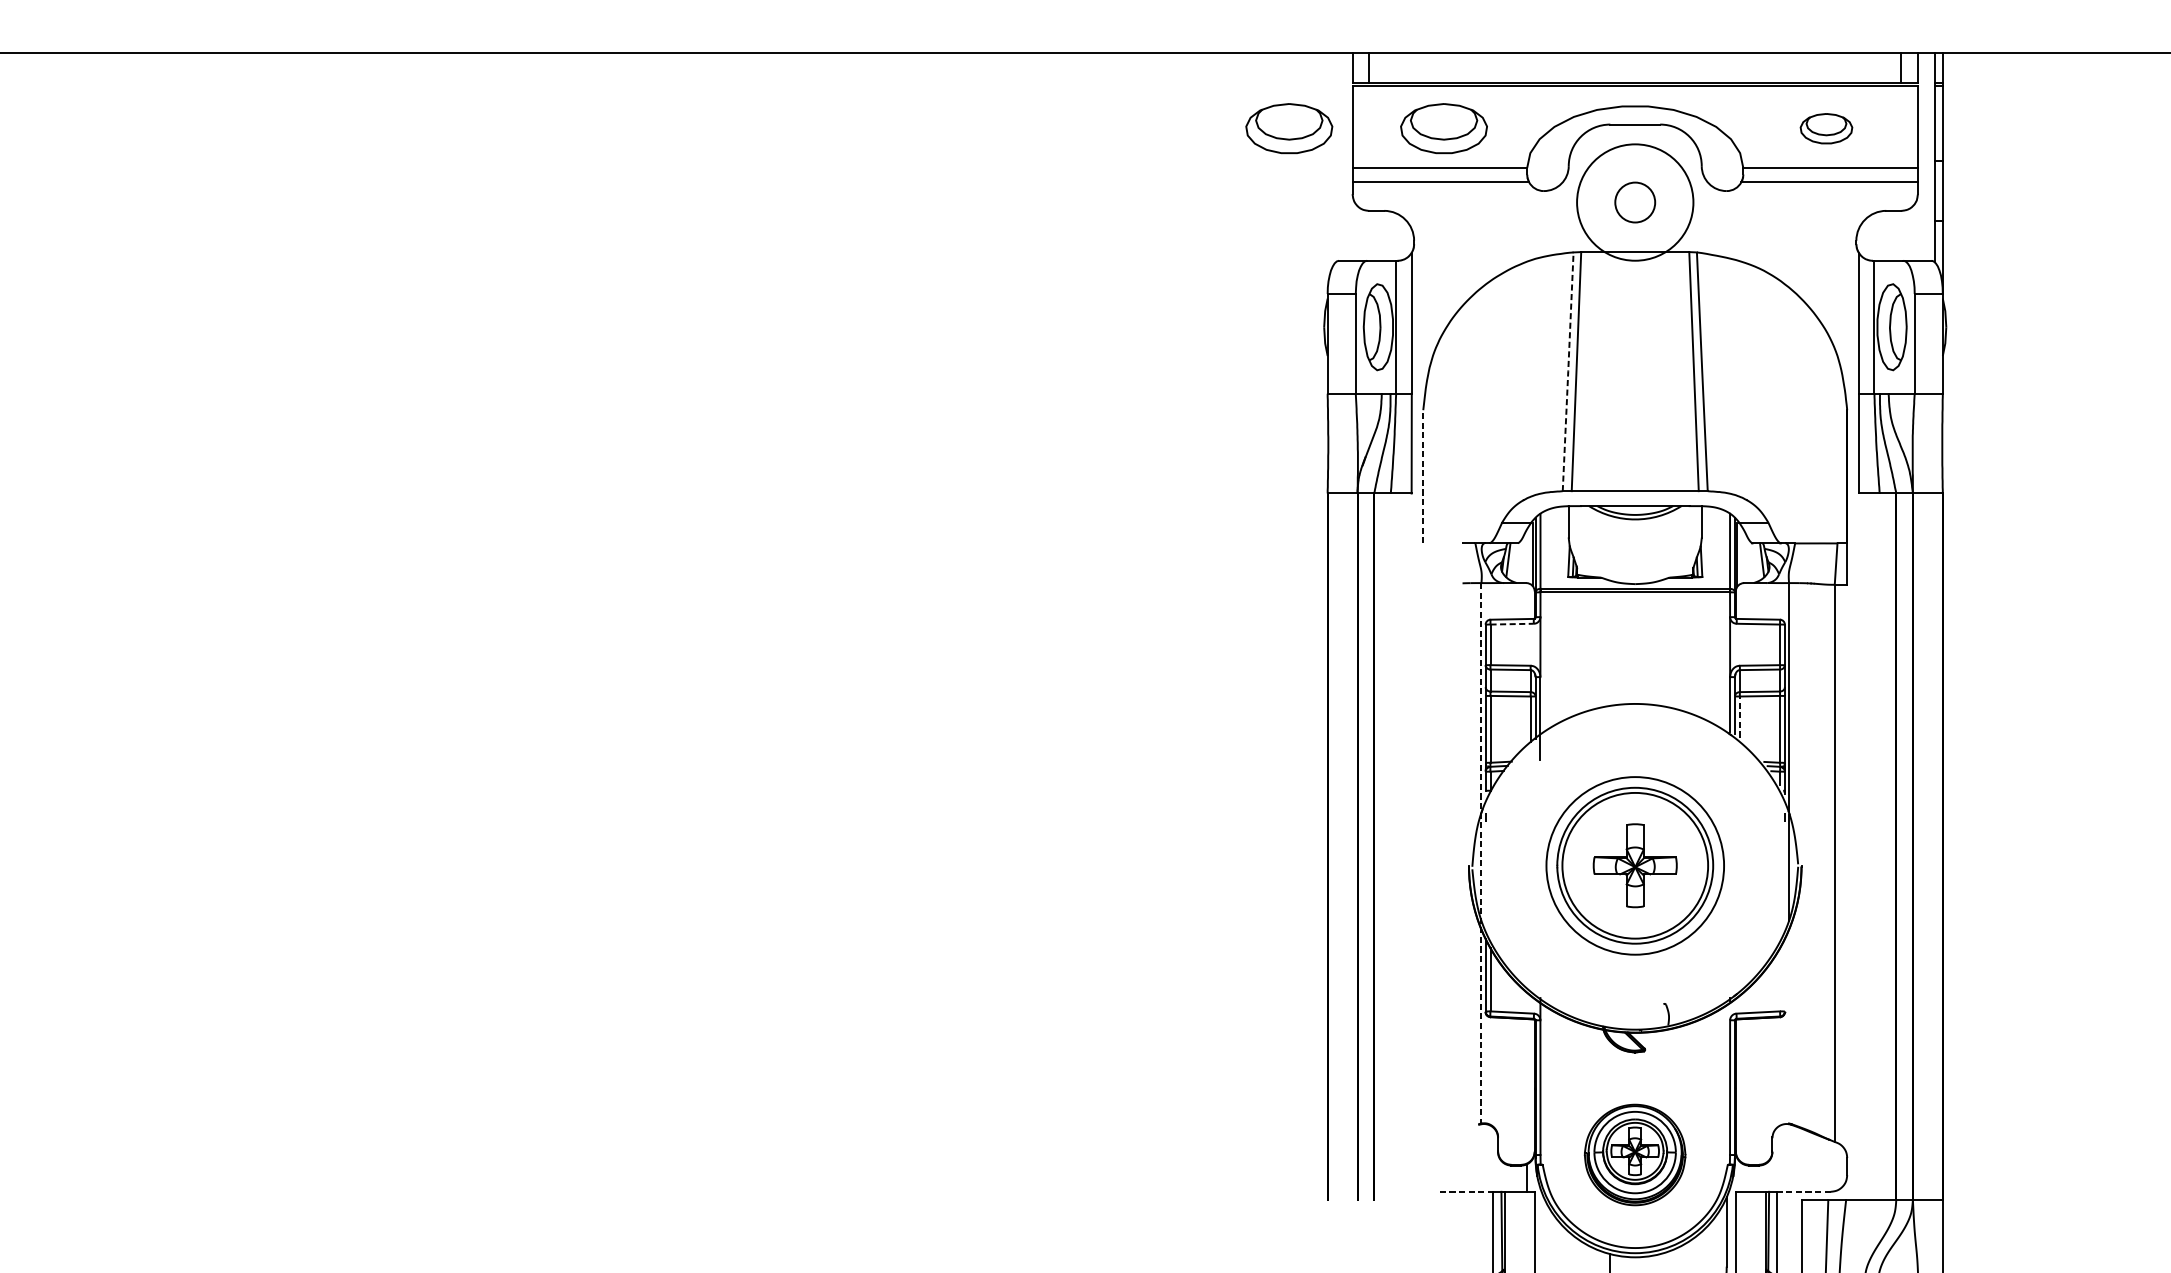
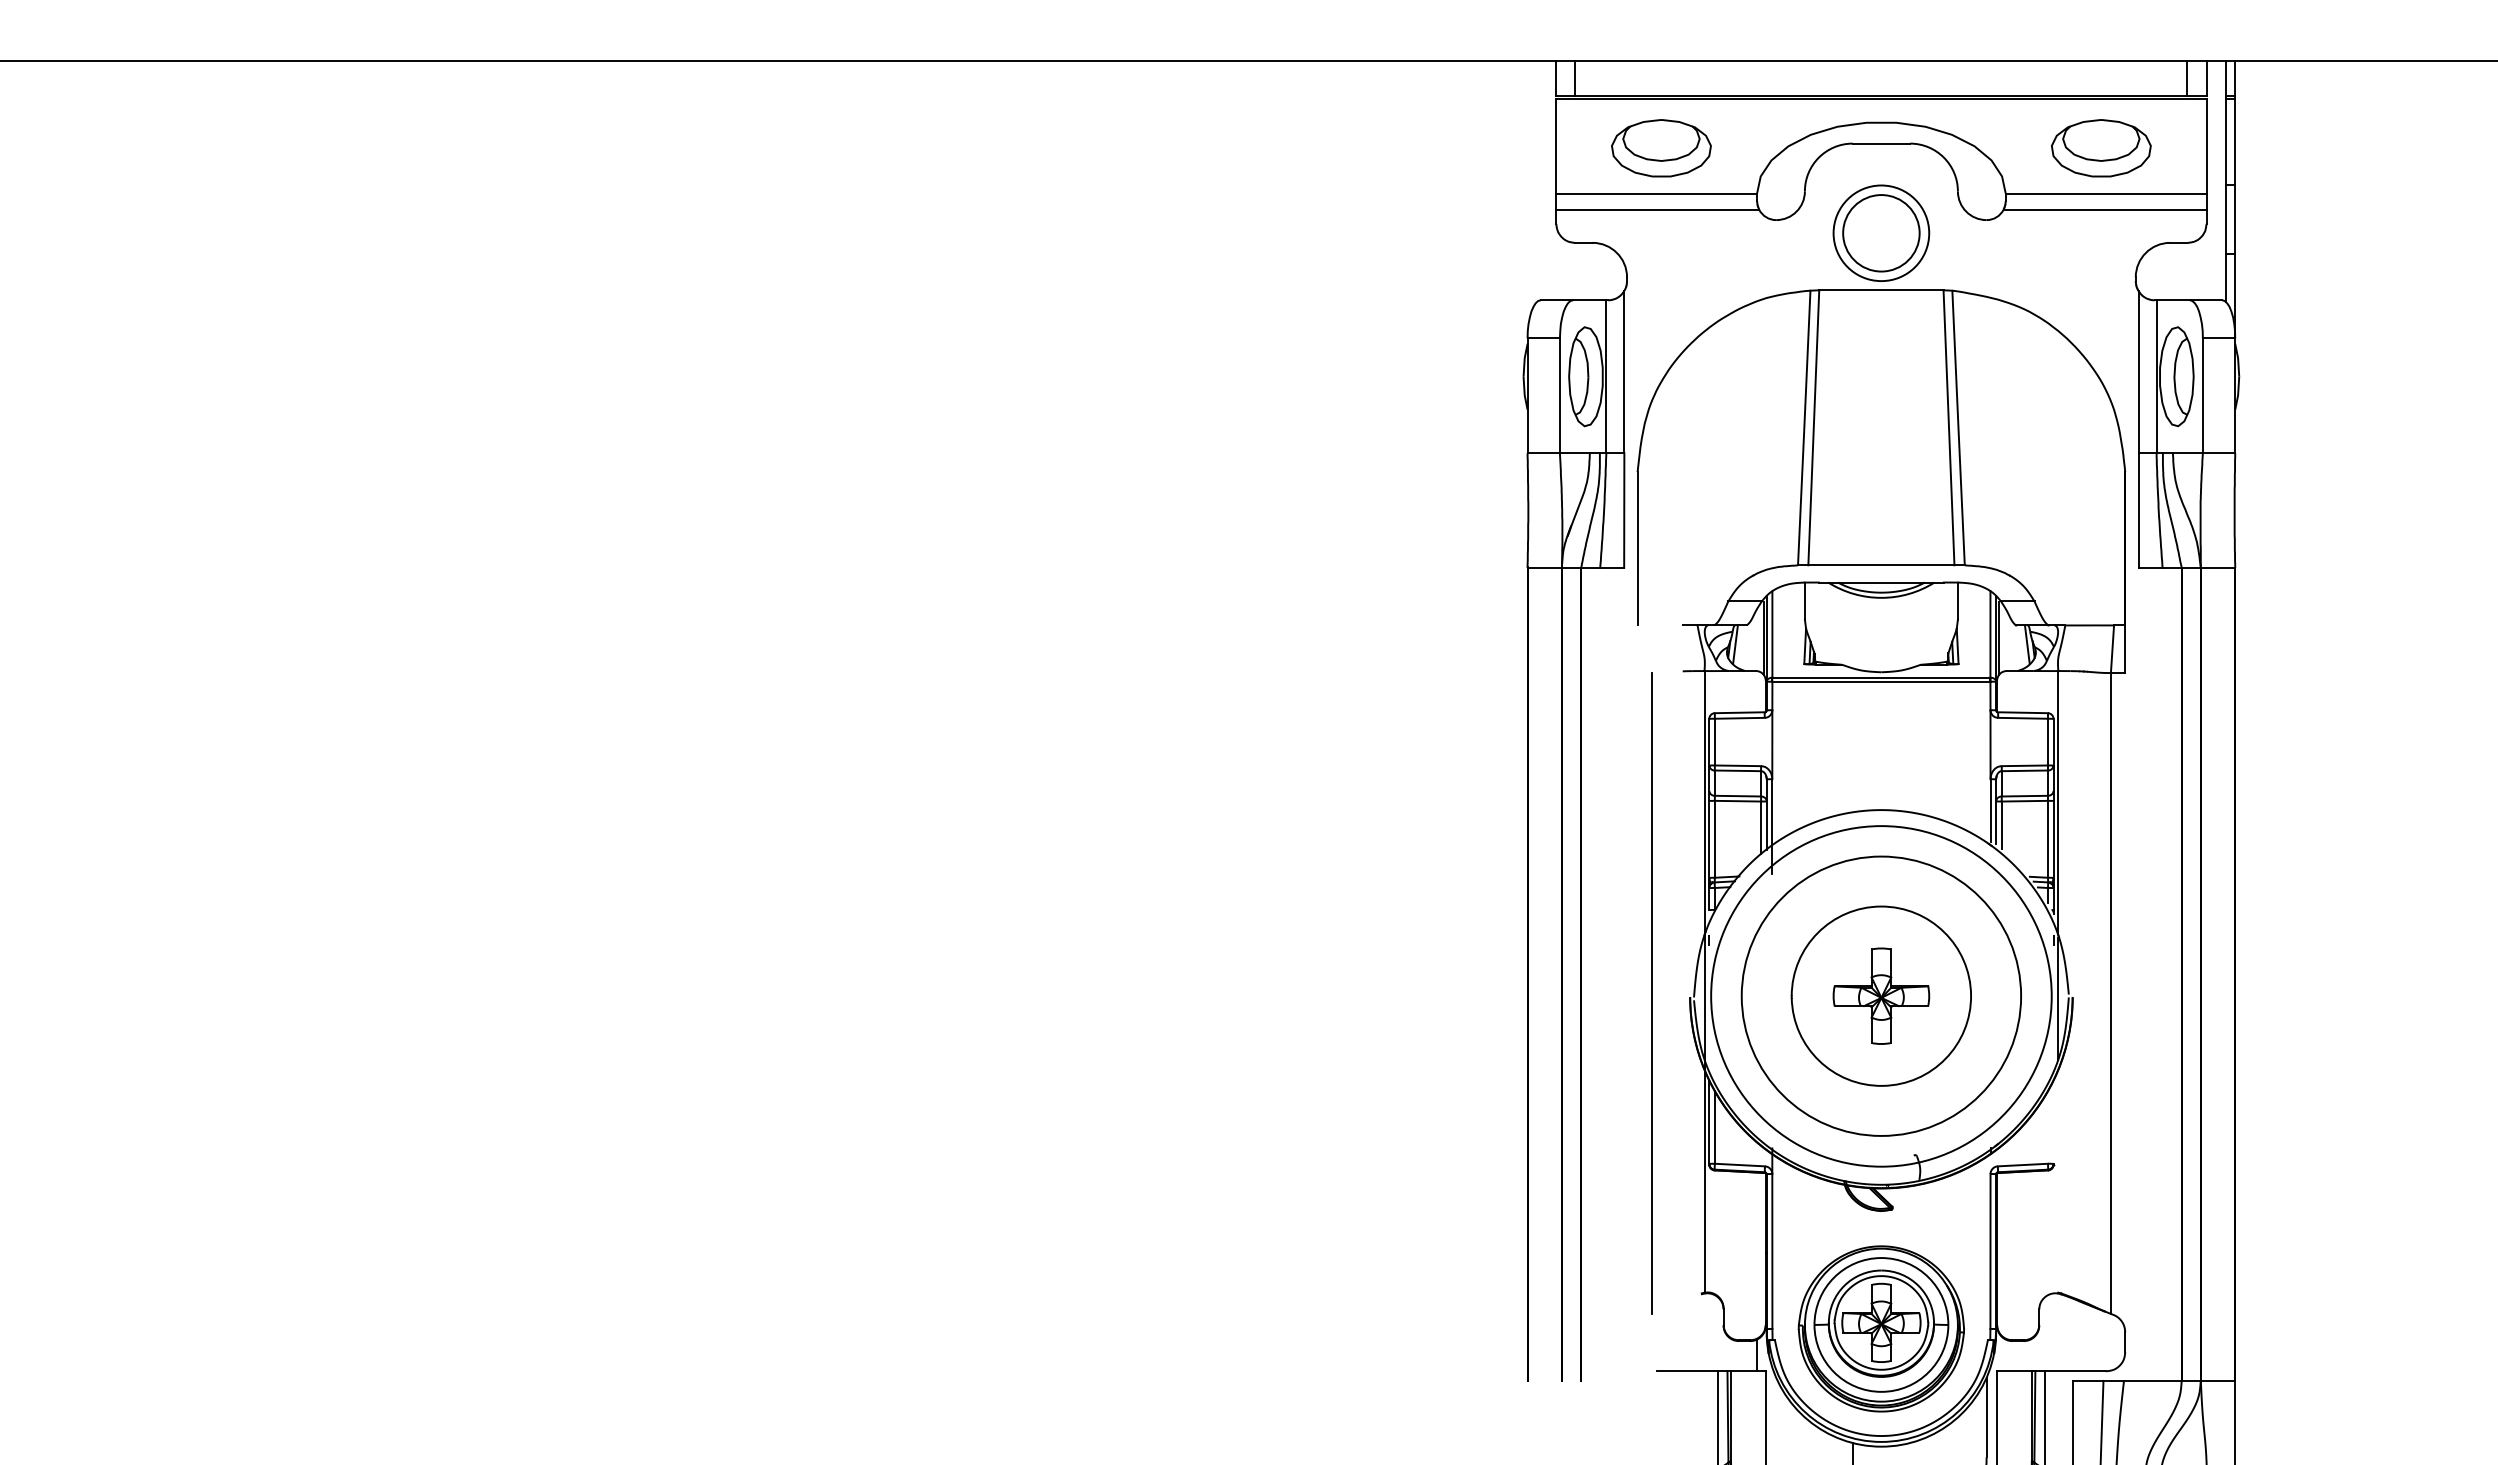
part: (1289, 128) -> (1483, 148), removed
part: (1826, 128) -> (2101, 148), size x1.67
circle: (1635, 202) -> (1881, 233), size x0.71
circle: (1635, 202) -> (1881, 233), size x1.67
line: (1568, 372) -> (1804, 428), dashed -> solid
line: (1423, 476) -> (1637, 548), dashed -> solid
line: (1511, 624) -> (1739, 718), dashed -> solid
line: (1739, 717) -> (2001, 825), dashed -> solid
line: (1481, 852) -> (1704, 981), dashed -> solid
line: (1435, 863) -> (1651, 993), added
circle: (1635, 865) -> (1881, 995), size x1.67
circle: (1635, 865) -> (1881, 996), size x1.67
part: (1634, 1154) -> (1880, 1328), size x1.43
line: (1466, 1191) -> (1687, 1371), dashed -> solid
line: (1803, 1191) -> (2075, 1371), dashed -> solid

